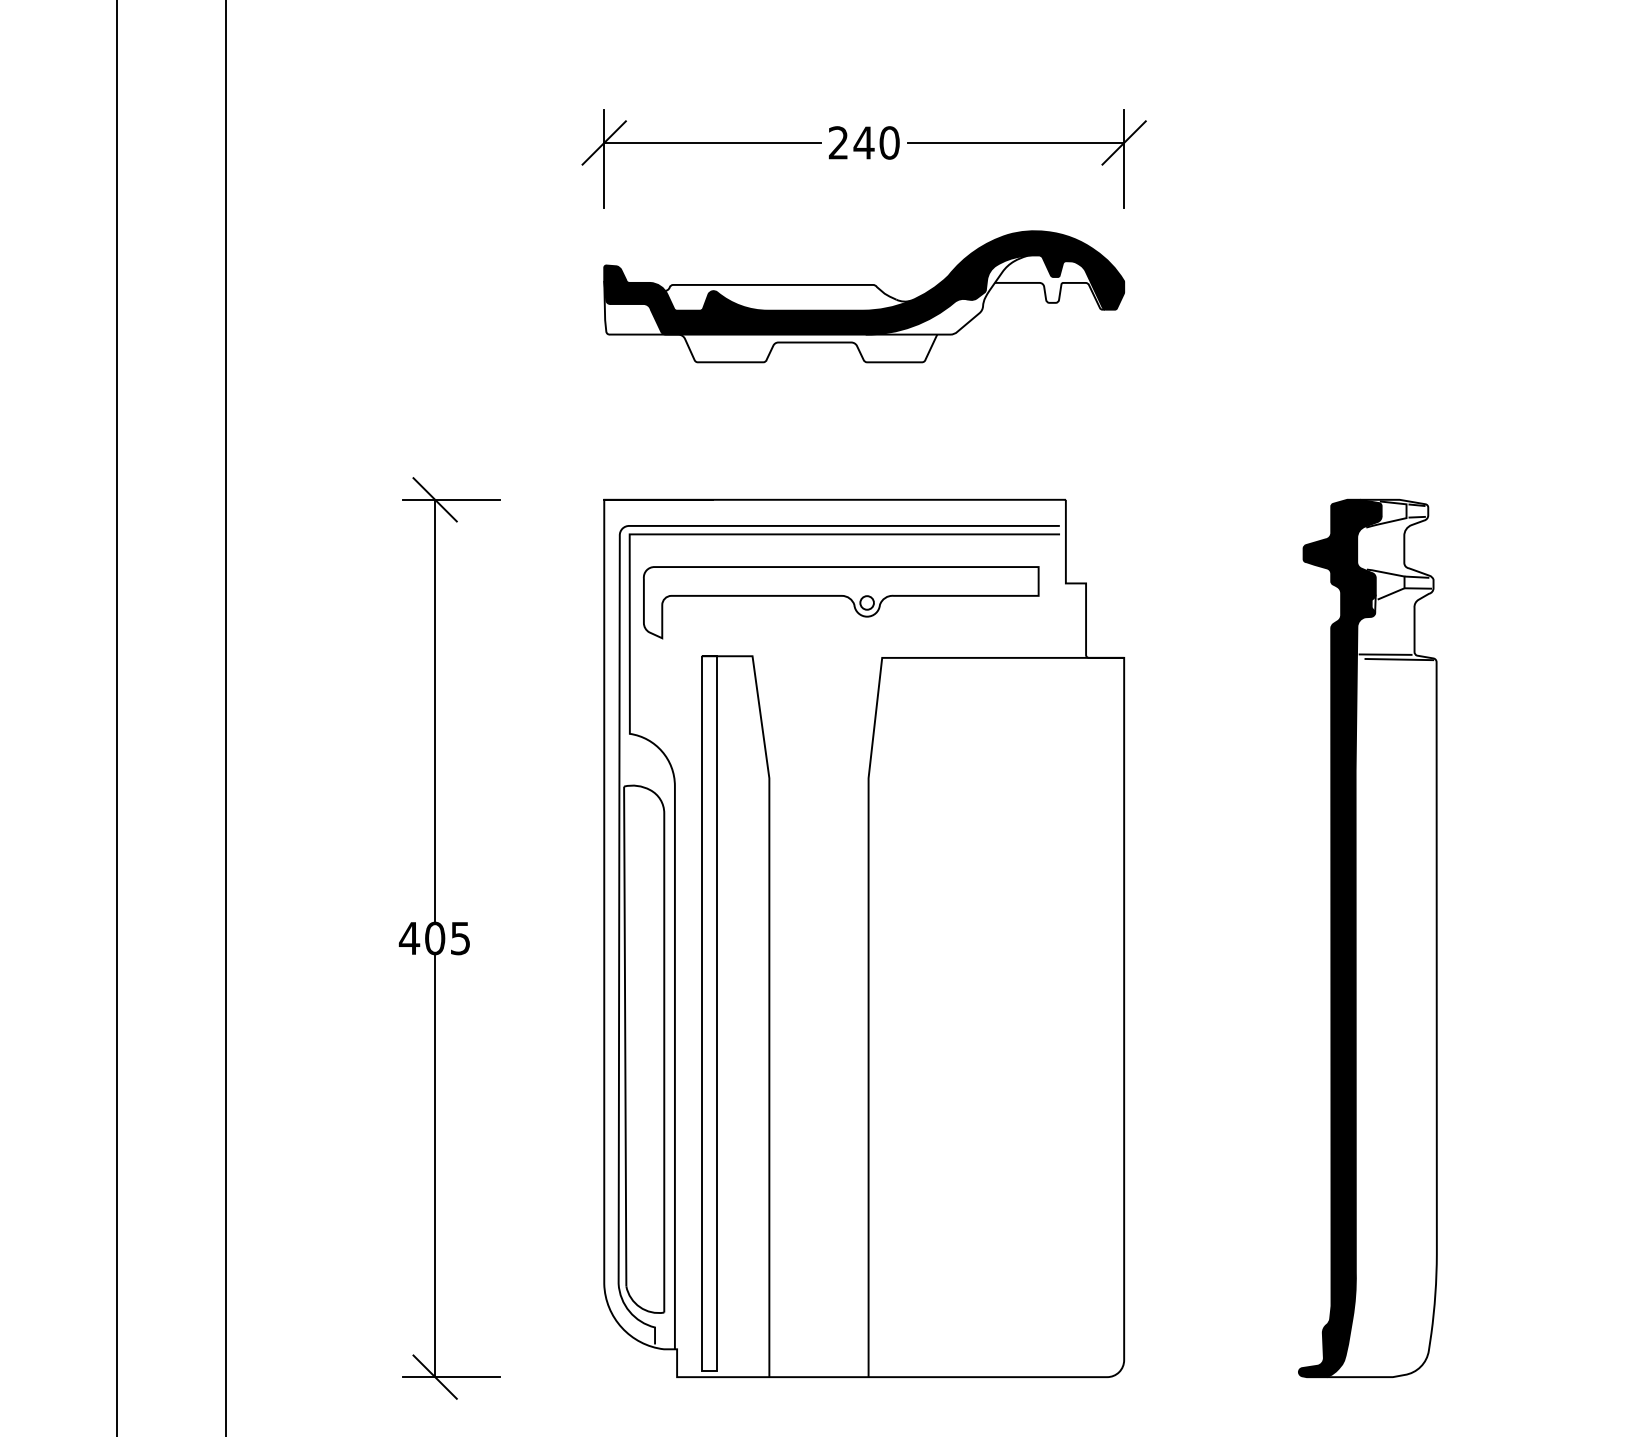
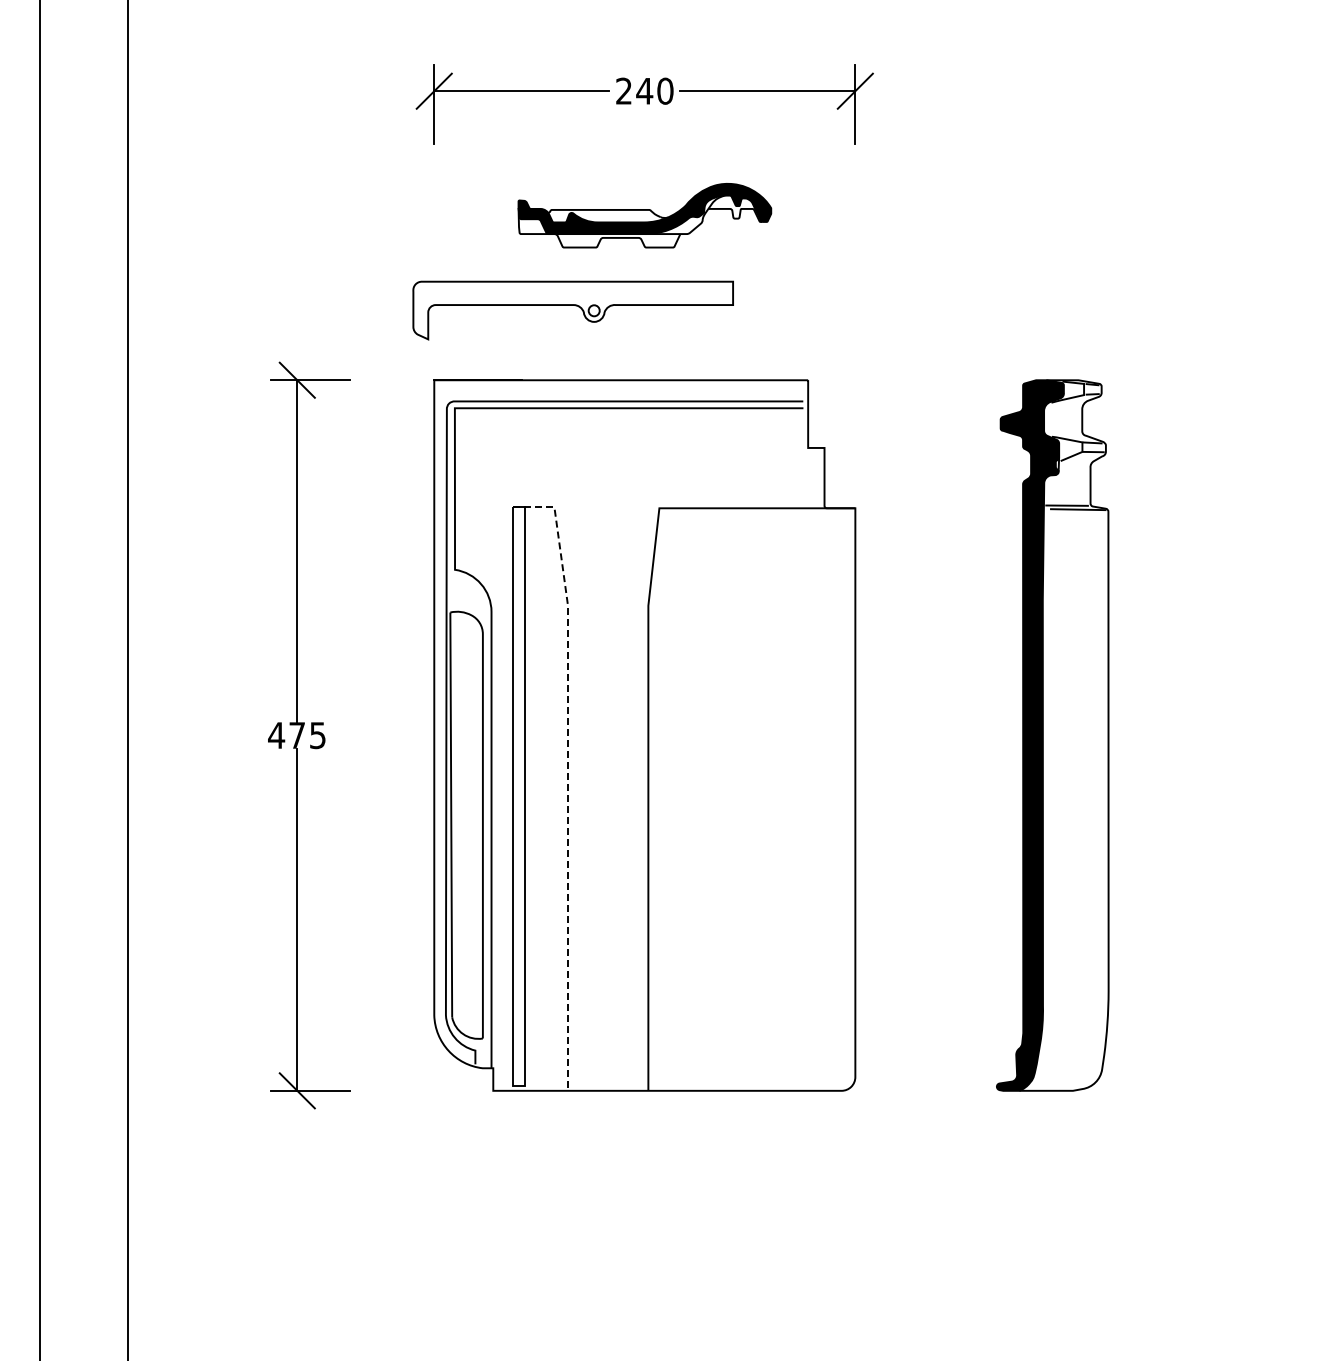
part: (863, 296) -> (644, 215), size x0.6
part: (840, 602) -> (572, 310), moved
text: (435, 938) -> (297, 735), 405 -> 475
line: (769, 989) -> (568, 776), solid -> dashed

